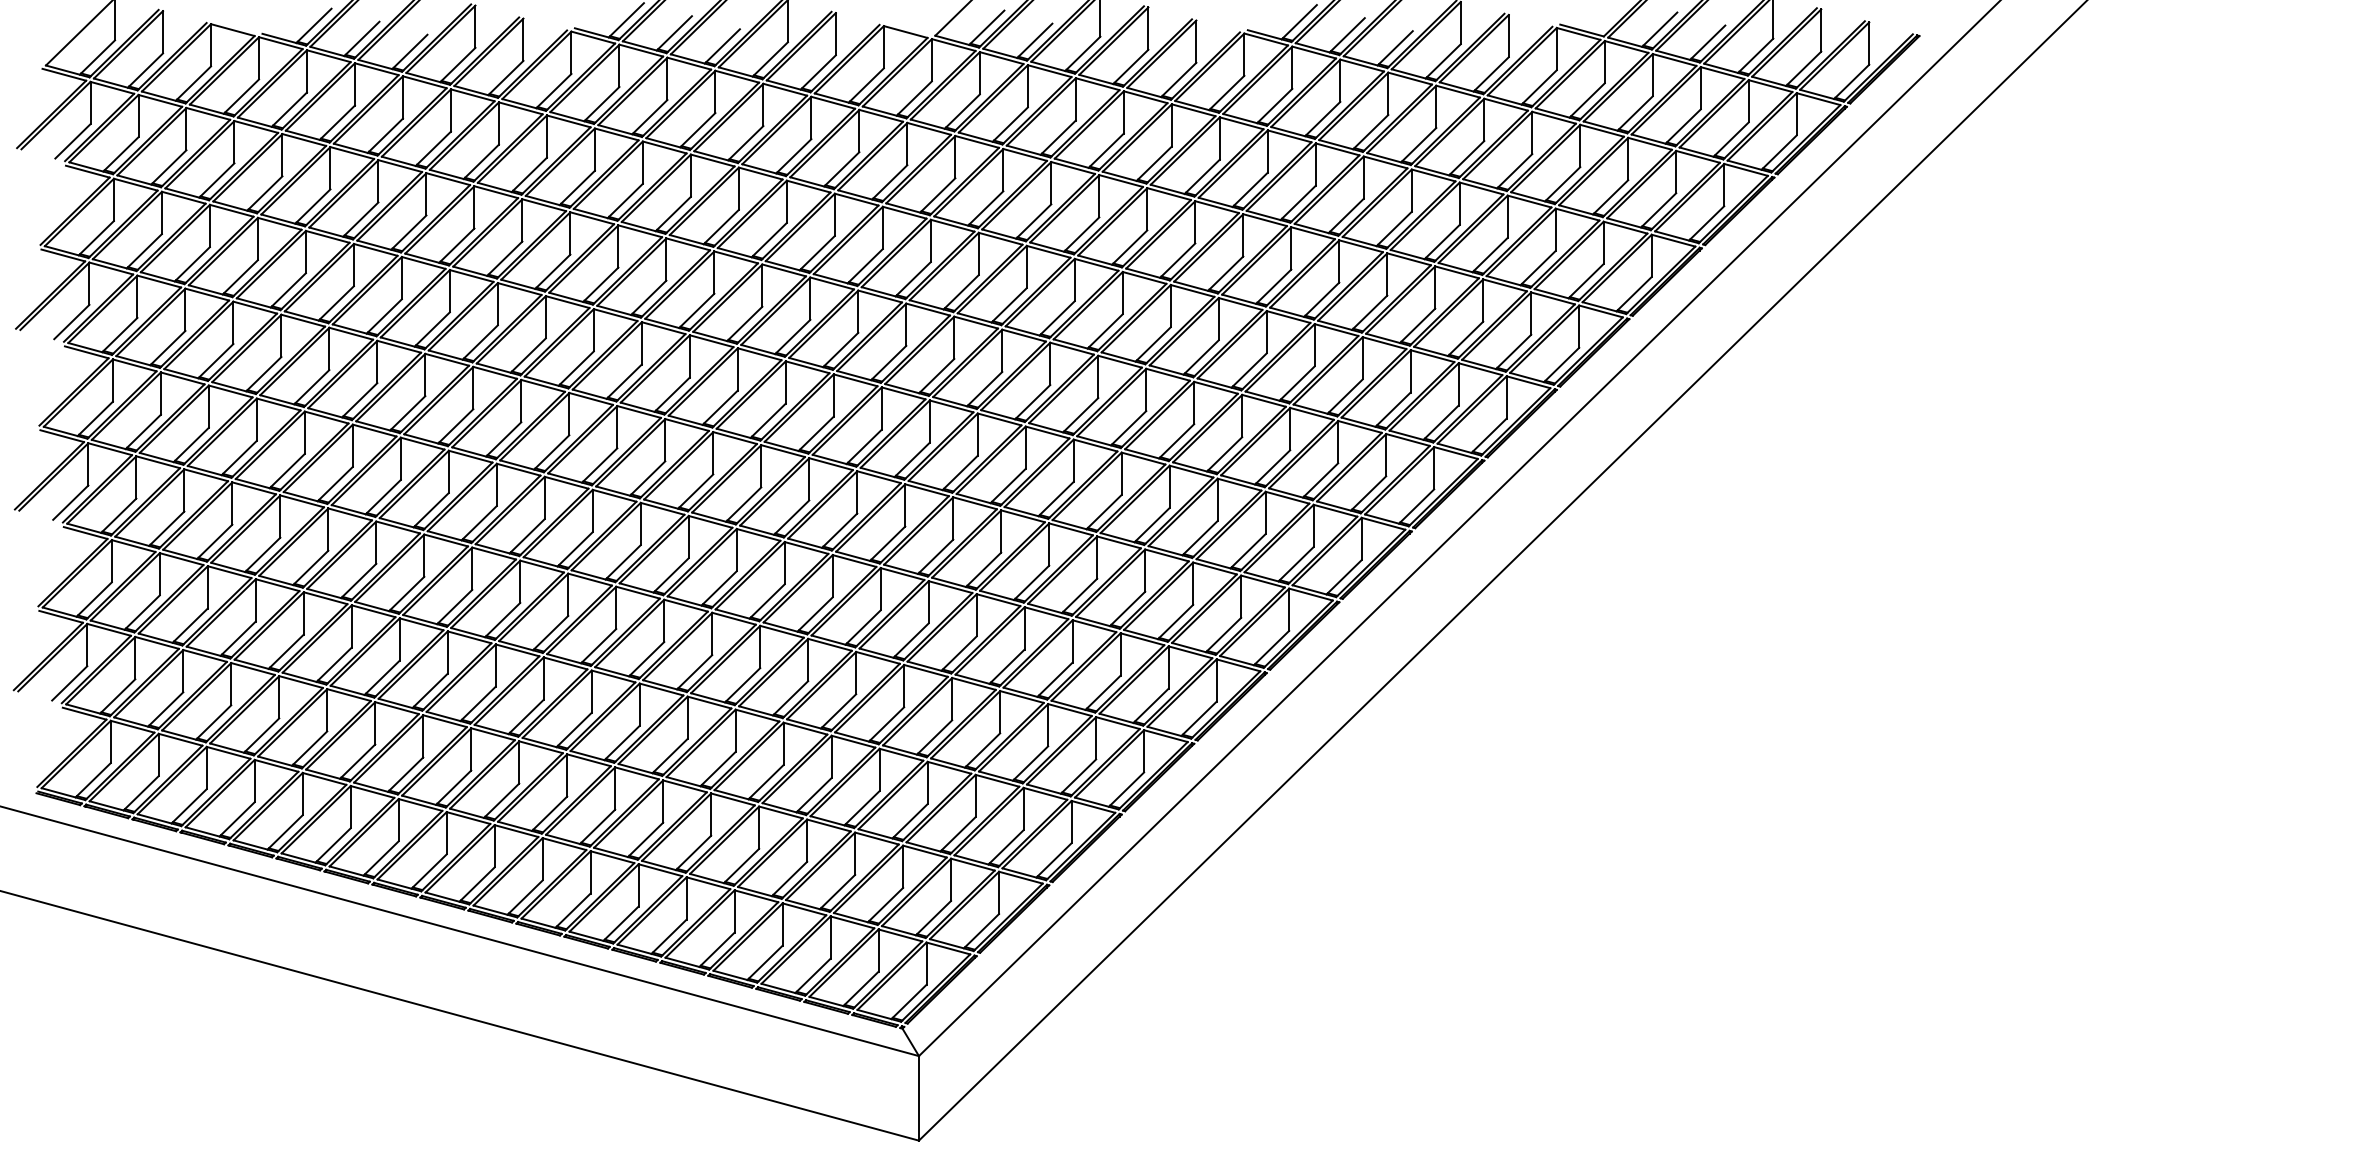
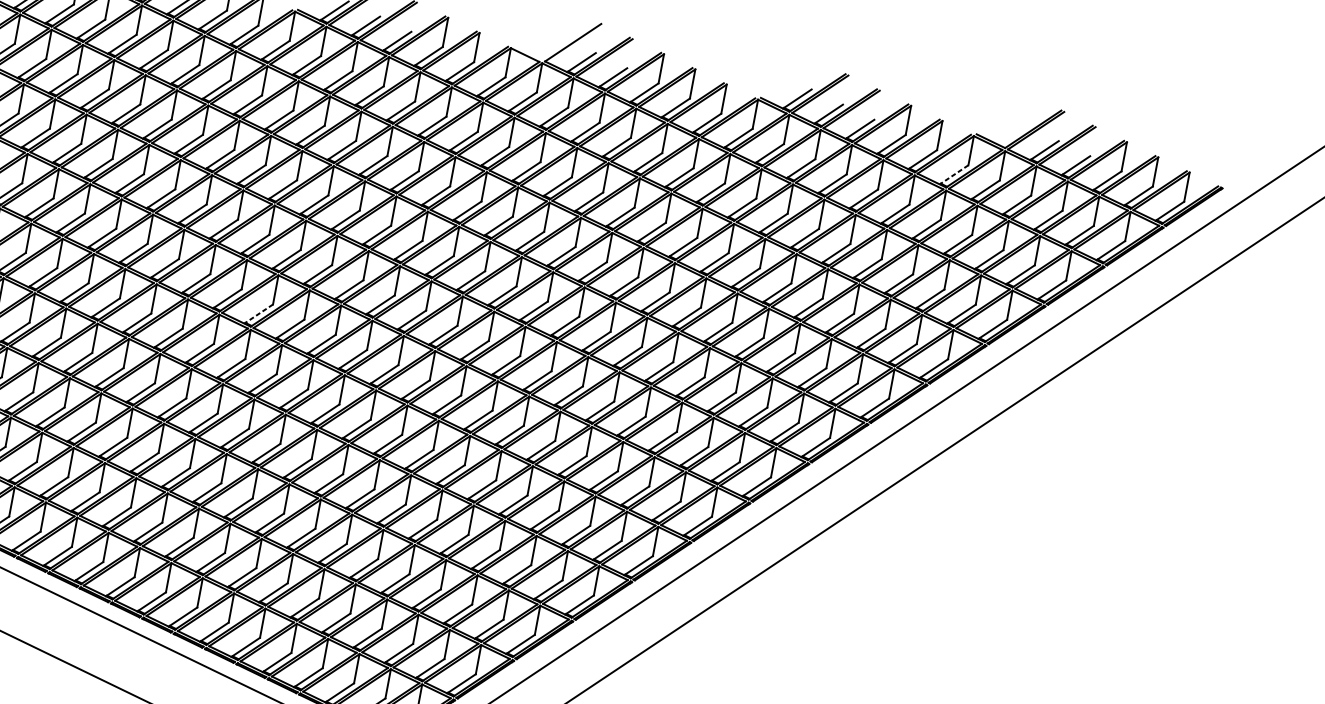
line: (1539, 87) -> (954, 174), solid -> dashed
line: (599, 465) -> (258, 314), solid -> dashed

